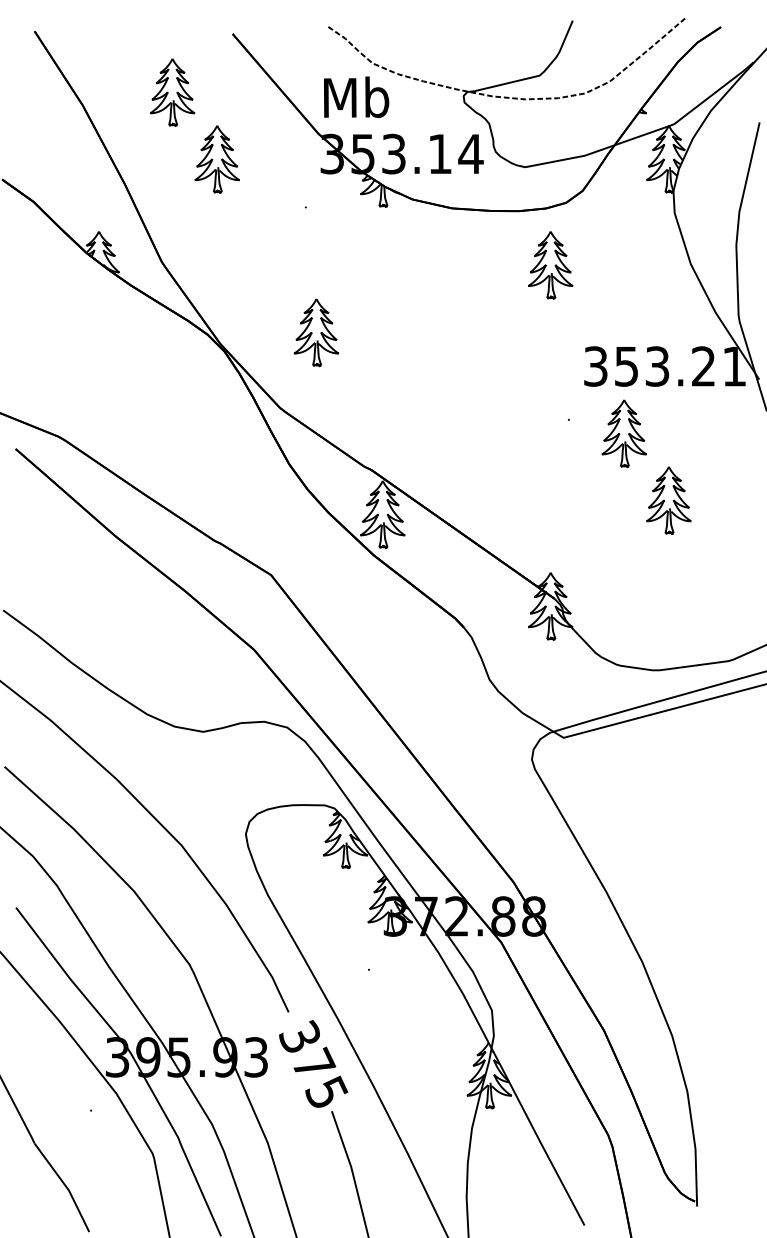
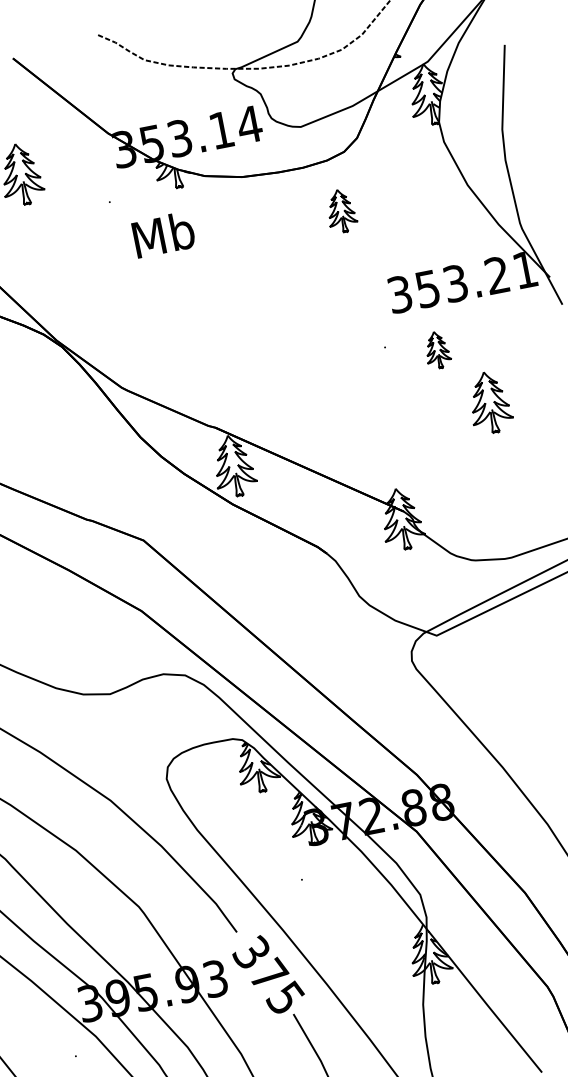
text: (356, 97) -> (163, 234), moved
part: (550, 265) -> (341, 211), size x0.7
part: (315, 332) -> (140, 313), removed
part: (623, 433) -> (436, 350), size x0.6

